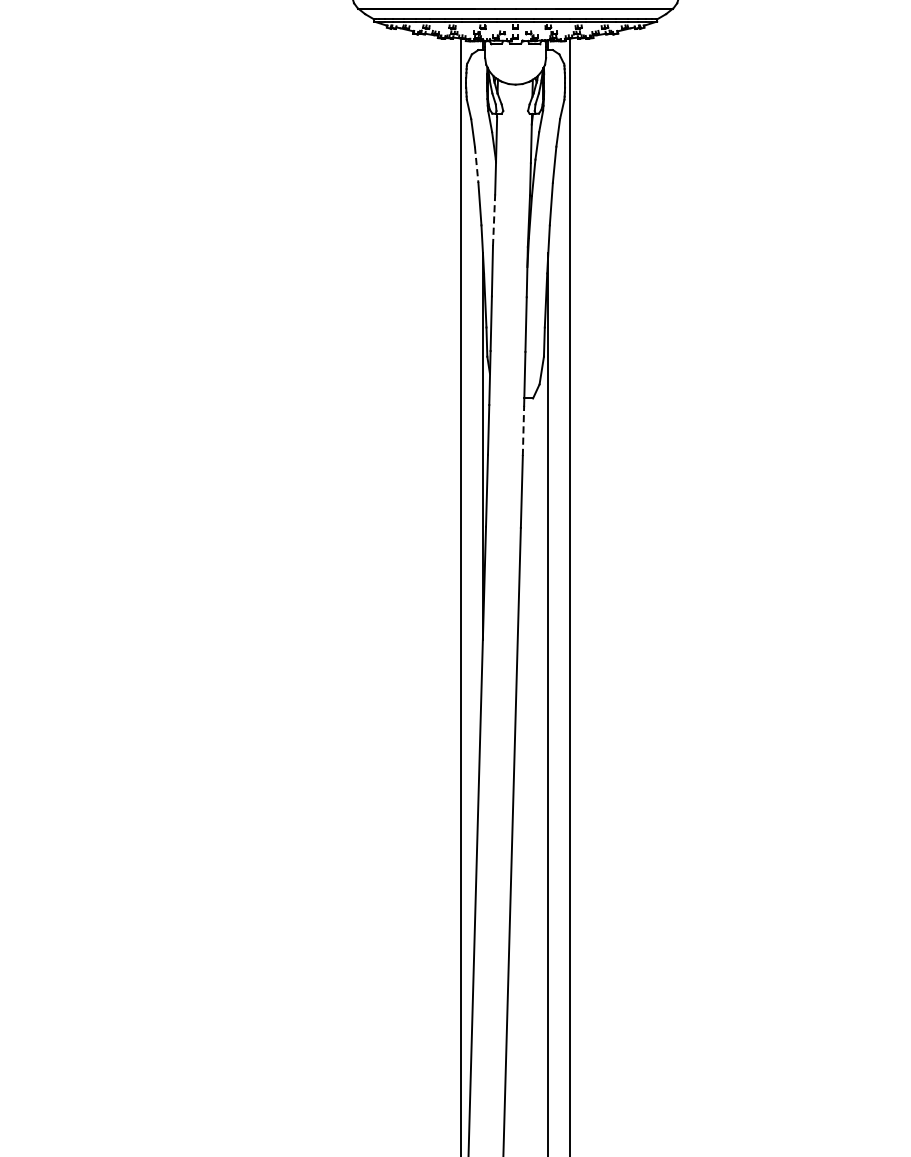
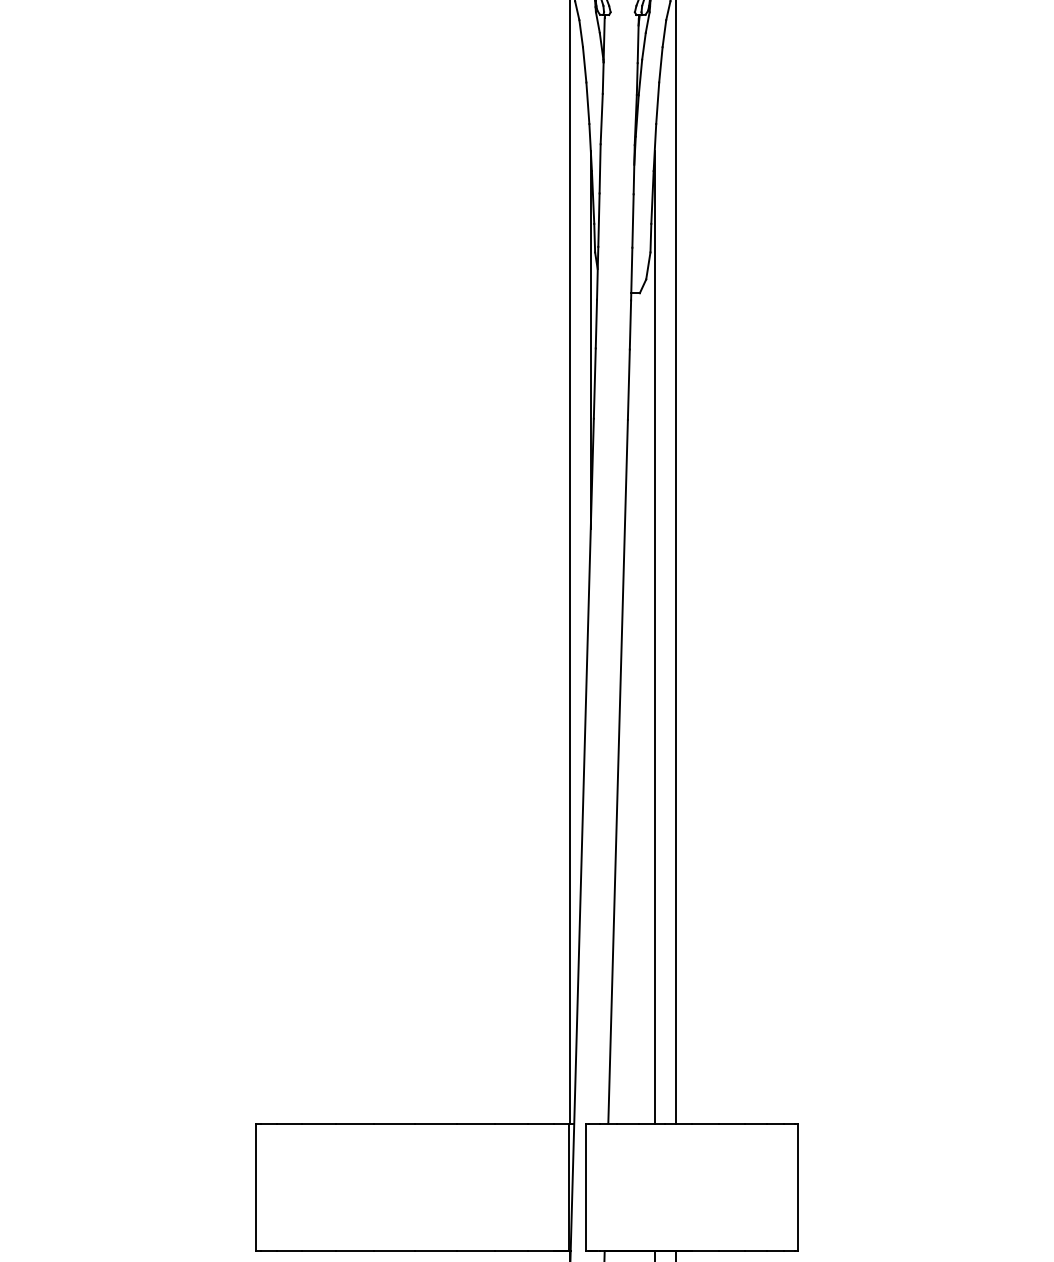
line: (476, 164) -> (584, 64), dashed -> solid
line: (493, 219) -> (601, 118), dashed -> solid
line: (523, 430) -> (630, 324), dashed -> solid

